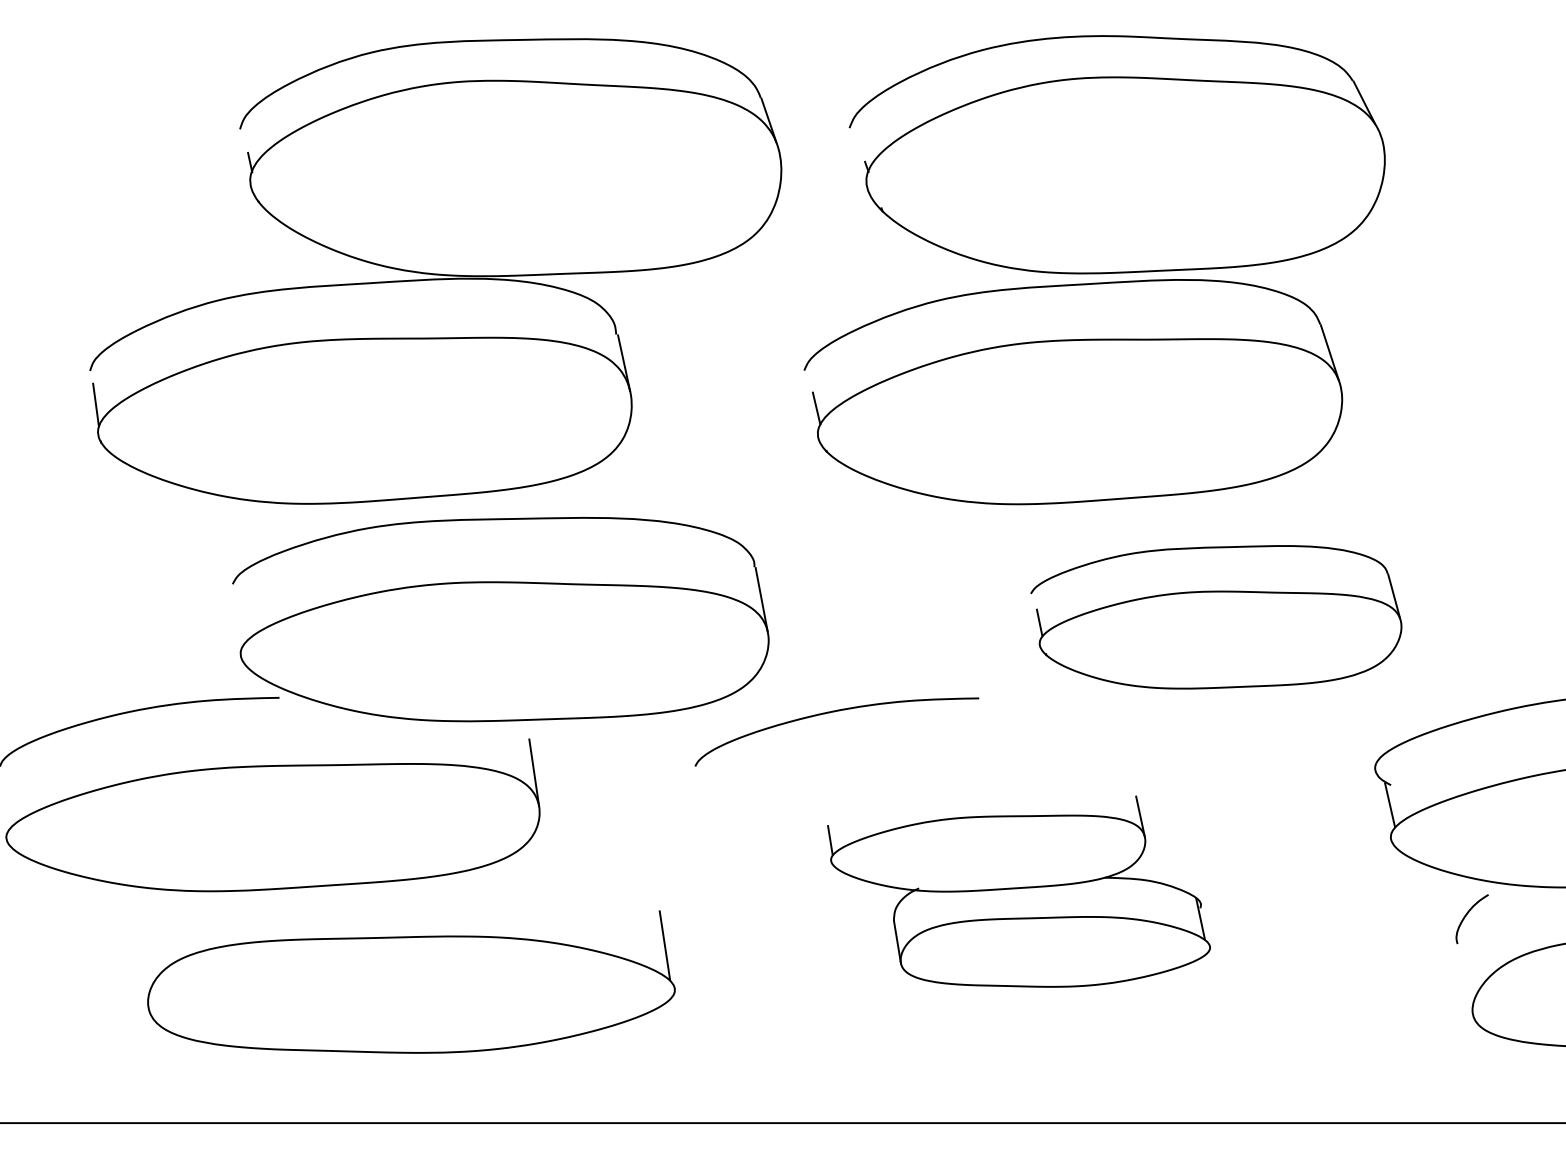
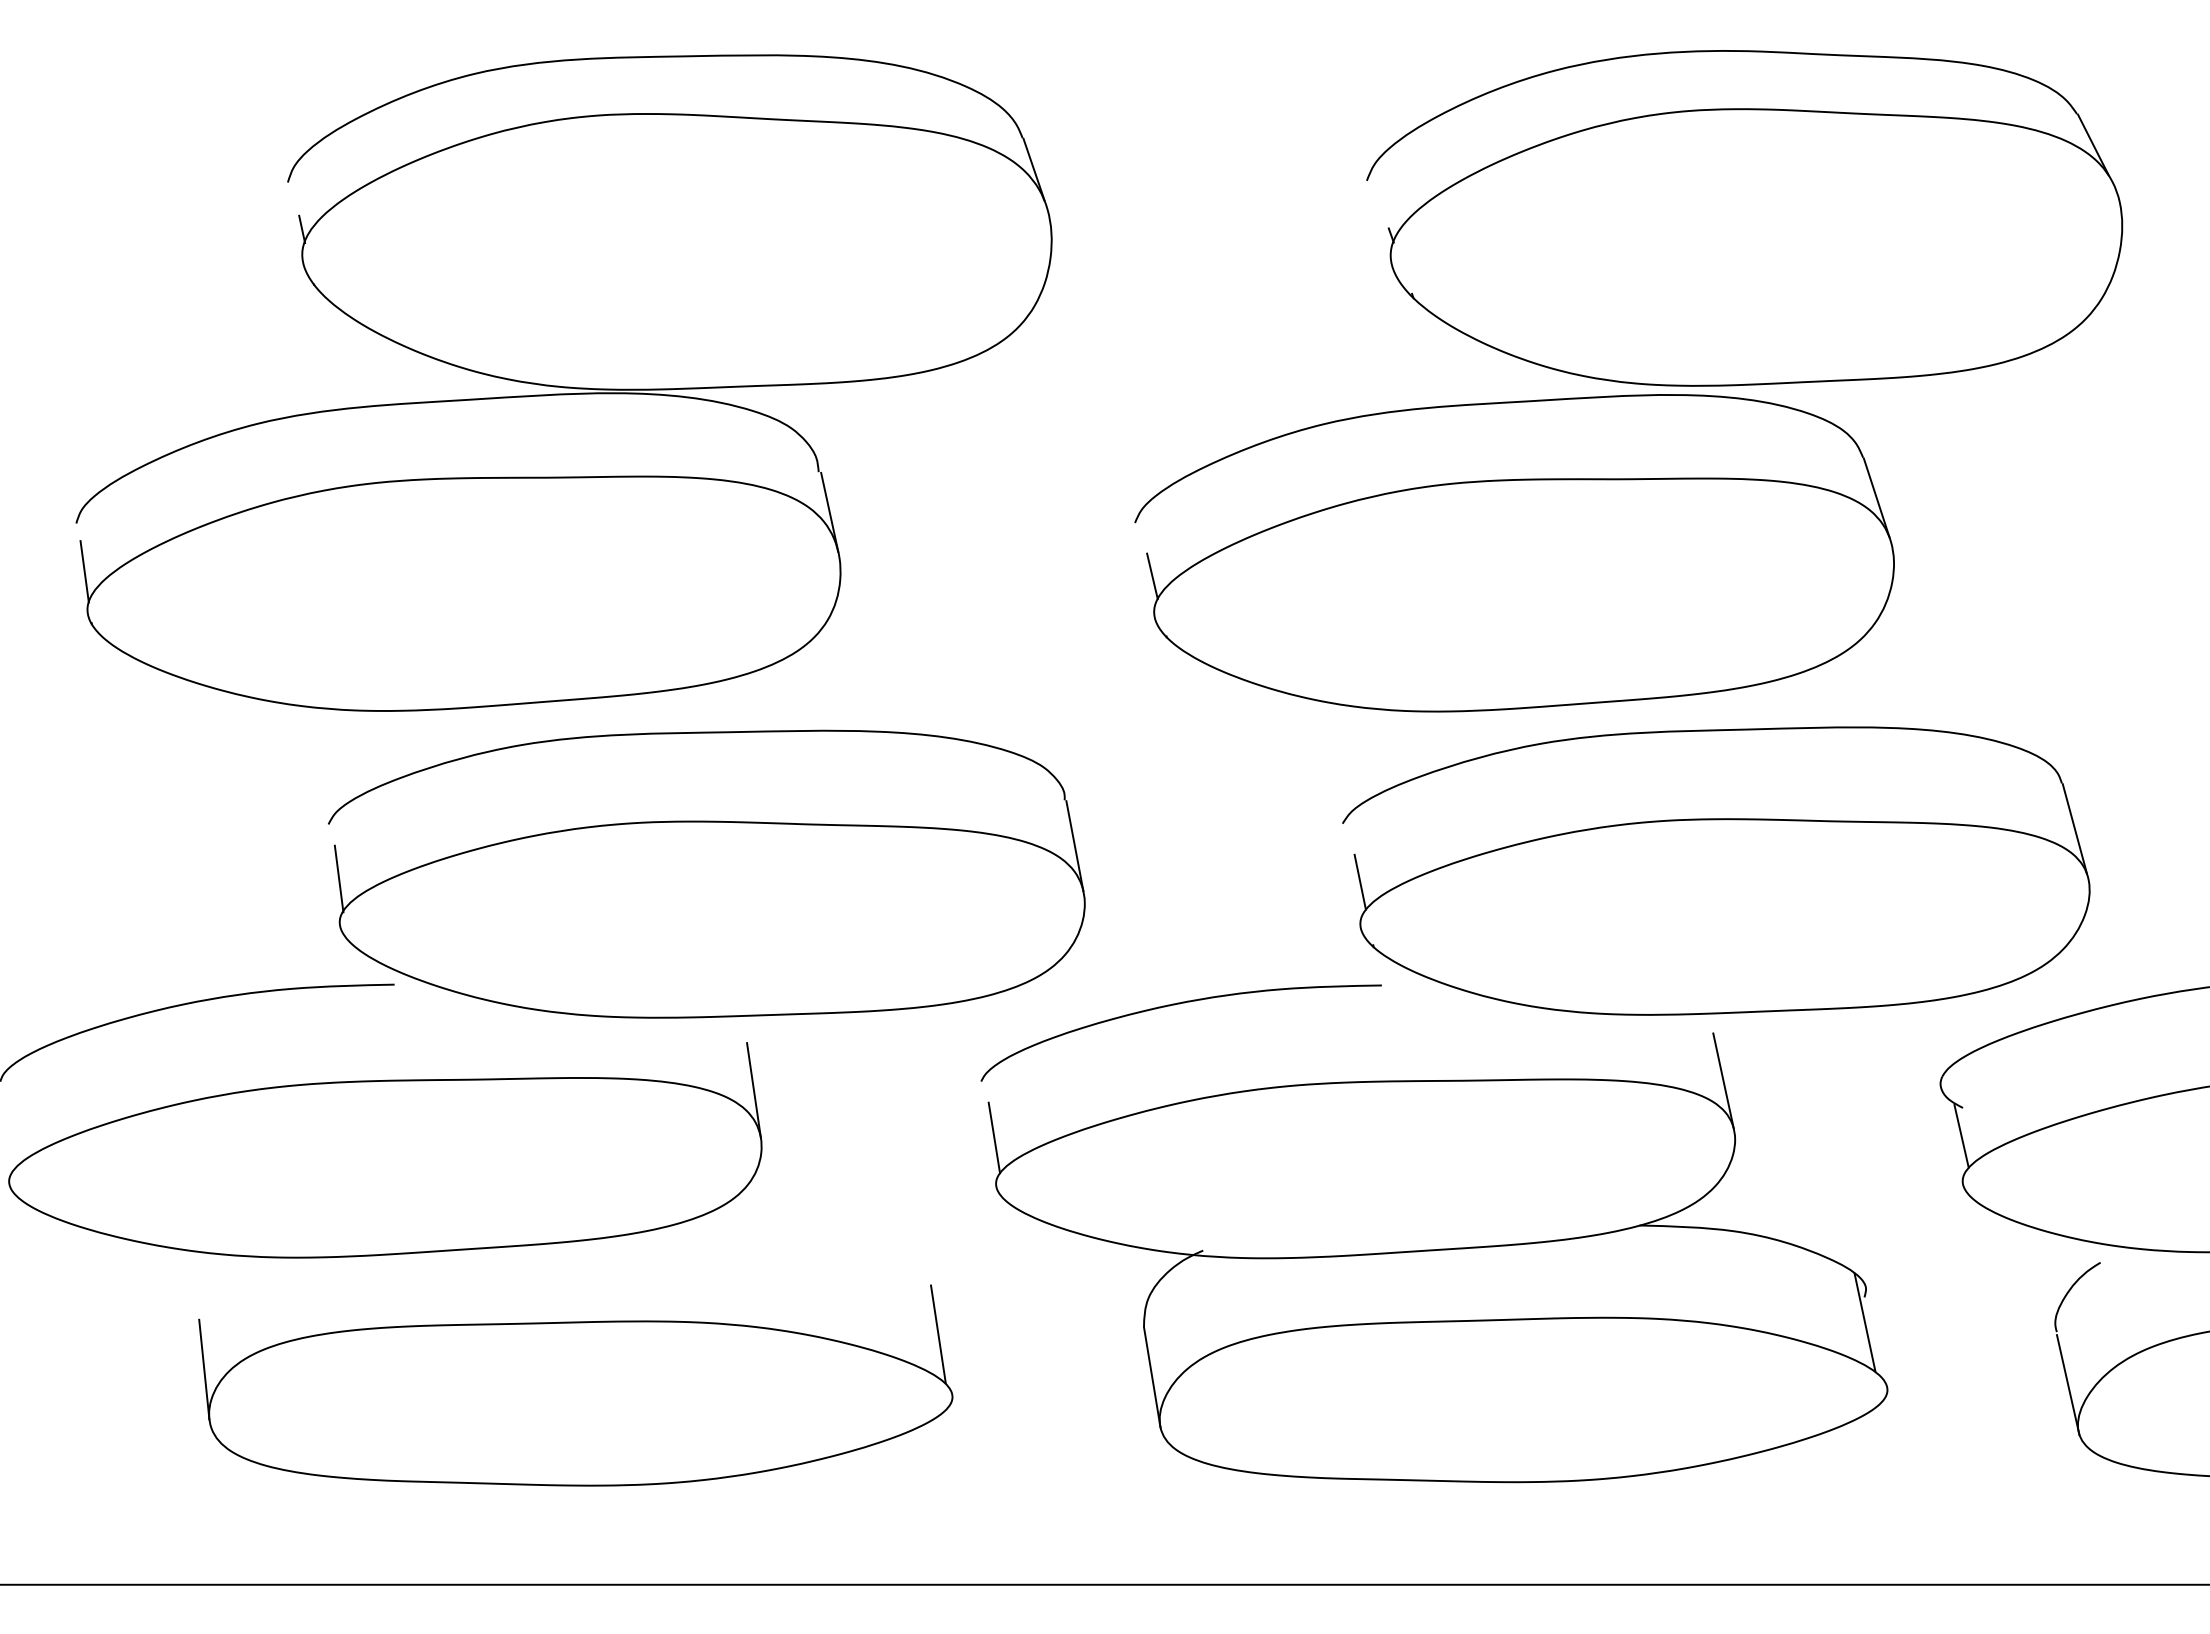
part: (1117, 154) -> (1744, 218), moved
part: (435, 271) -> (563, 382), moved
part: (1216, 616) -> (1716, 870), size x1.43
line: (239, 622) -> (338, 878), added
part: (1018, 891) -> (1437, 1257), size x1.67
line: (144, 970) -> (204, 1369), added
line: (1465, 981) -> (2067, 1384), added

